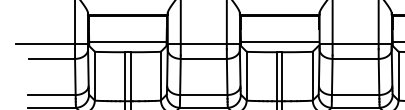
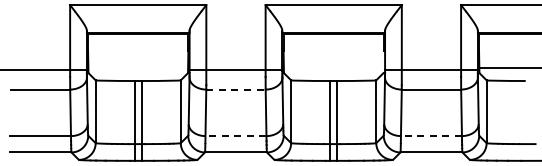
line: (128, 41) -> (138, 67), removed
line: (279, 41) -> (333, 67), removed
line: (203, 58) -> (235, 89), solid -> dashed
line: (203, 95) -> (235, 136), solid -> dashed
line: (355, 95) -> (431, 136), solid -> dashed

